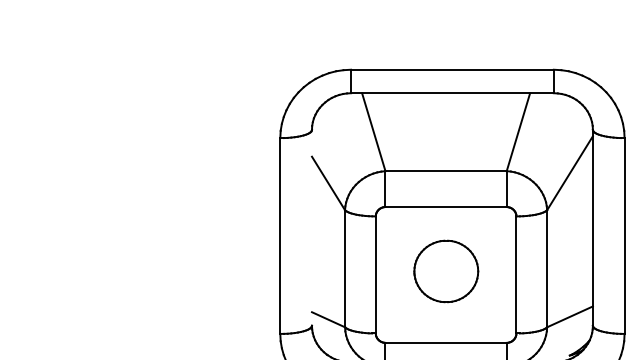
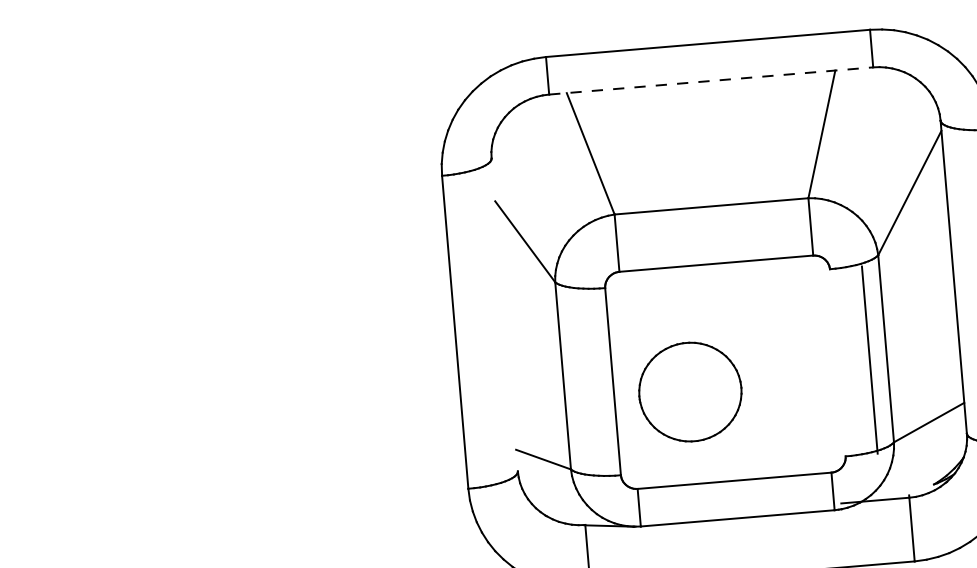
line: (452, 93) -> (711, 81), solid -> dashed
part: (446, 271) -> (690, 392), moved
line: (516, 274) -> (869, 359), moved

